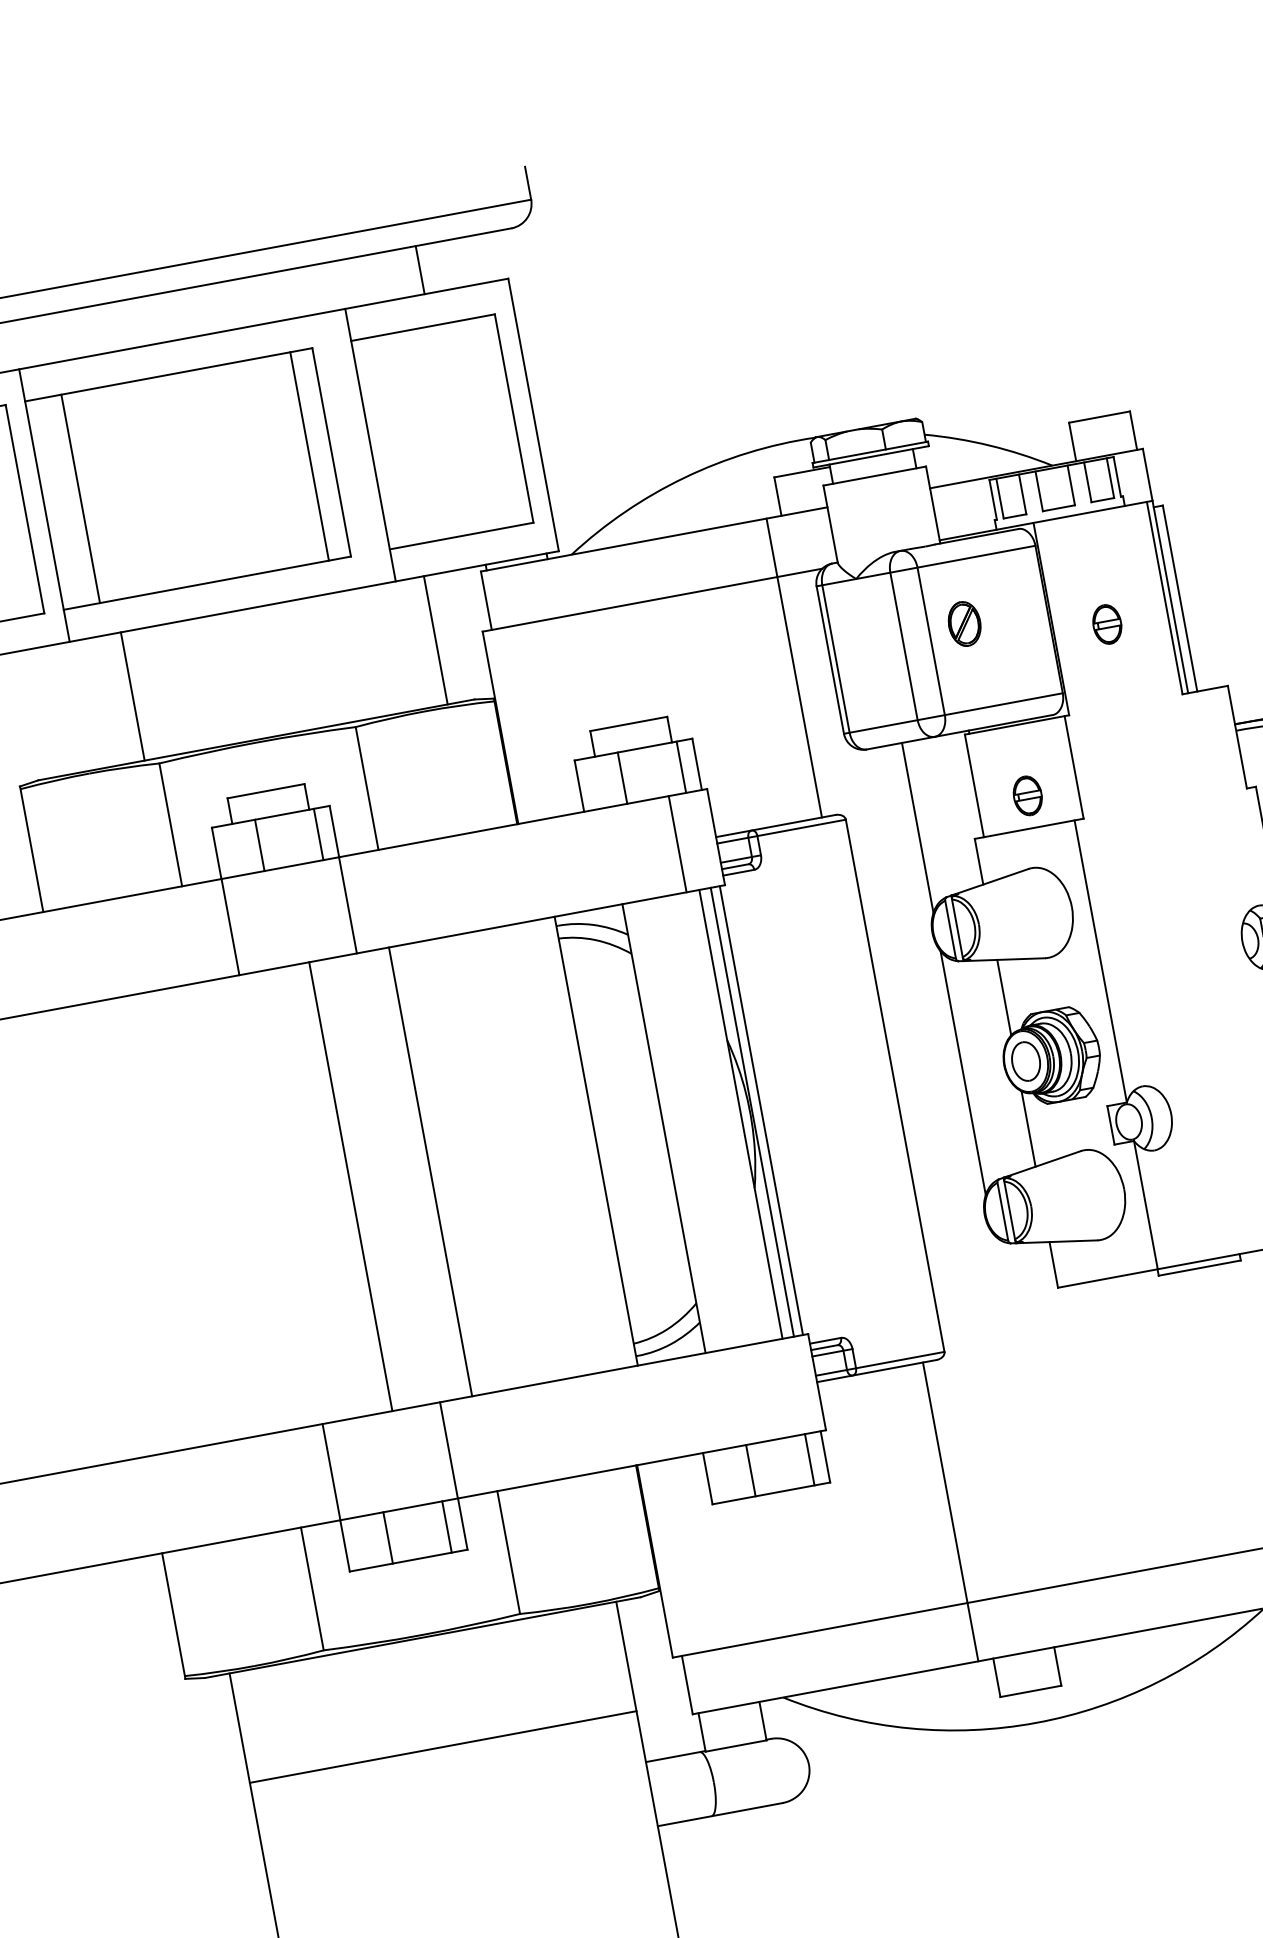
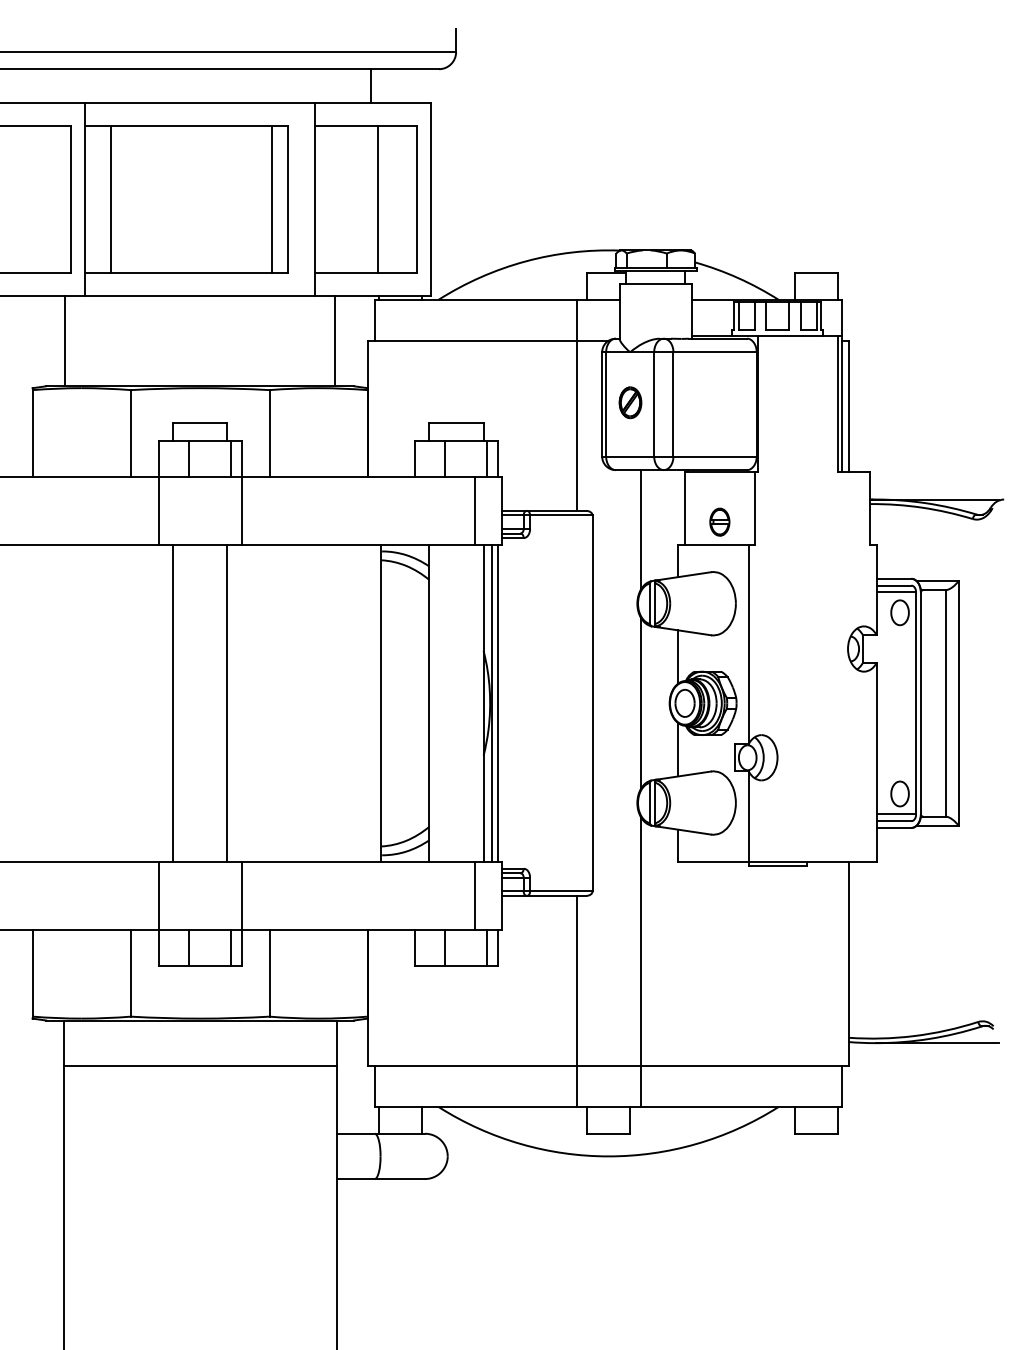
line: (459, 428) -> (378, 199), added
part: (964, 623) -> (630, 402), moved
part: (1106, 623) -> (795, 414), removed
line: (133, 695) -> (65, 340), moved
line: (430, 1170) -> (227, 702), moved
line: (349, 1185) -> (172, 702), moved
line: (778, 1388) -> (474, 895), added
line: (1030, 1438) -> (640, 961), added
line: (442, 1746) -> (199, 1065), moved

